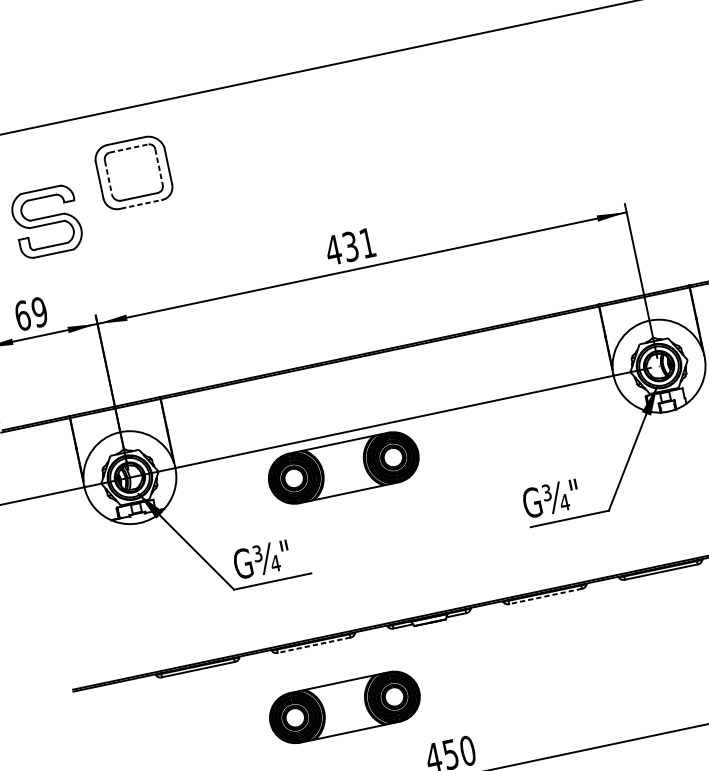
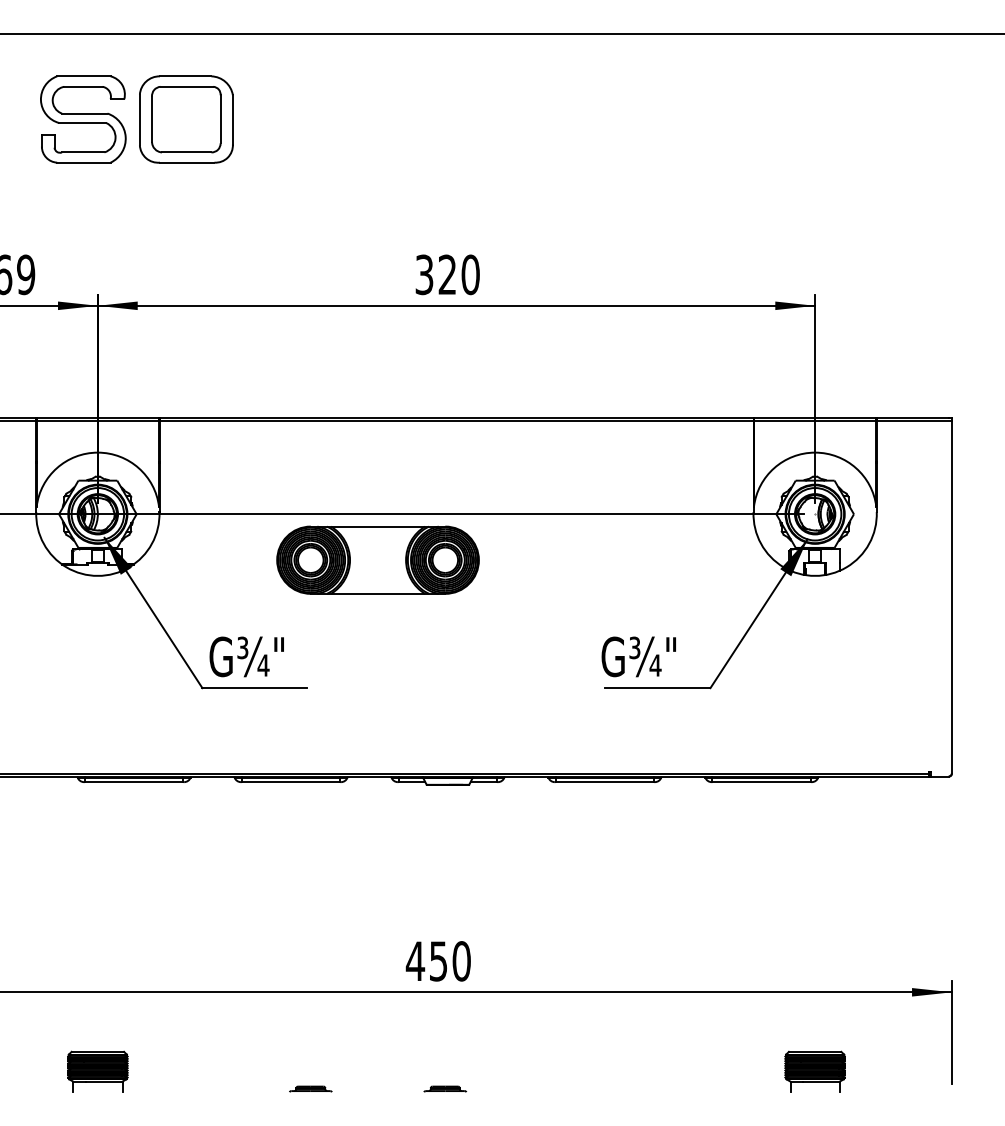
line: (129, 148) -> (187, 86), dashed -> solid
line: (159, 167) -> (220, 119), dashed -> solid
line: (108, 177) -> (152, 119), dashed -> solid
line: (141, 204) -> (187, 162), dashed -> solid
part: (47, 221) -> (83, 119), moved
text: (349, 246) -> (446, 274), 431 -> 320
line: (545, 596) -> (604, 782), dashed -> solid
line: (313, 645) -> (290, 782), dashed -> solid
part: (344, 706) -> (313, 870), removed

